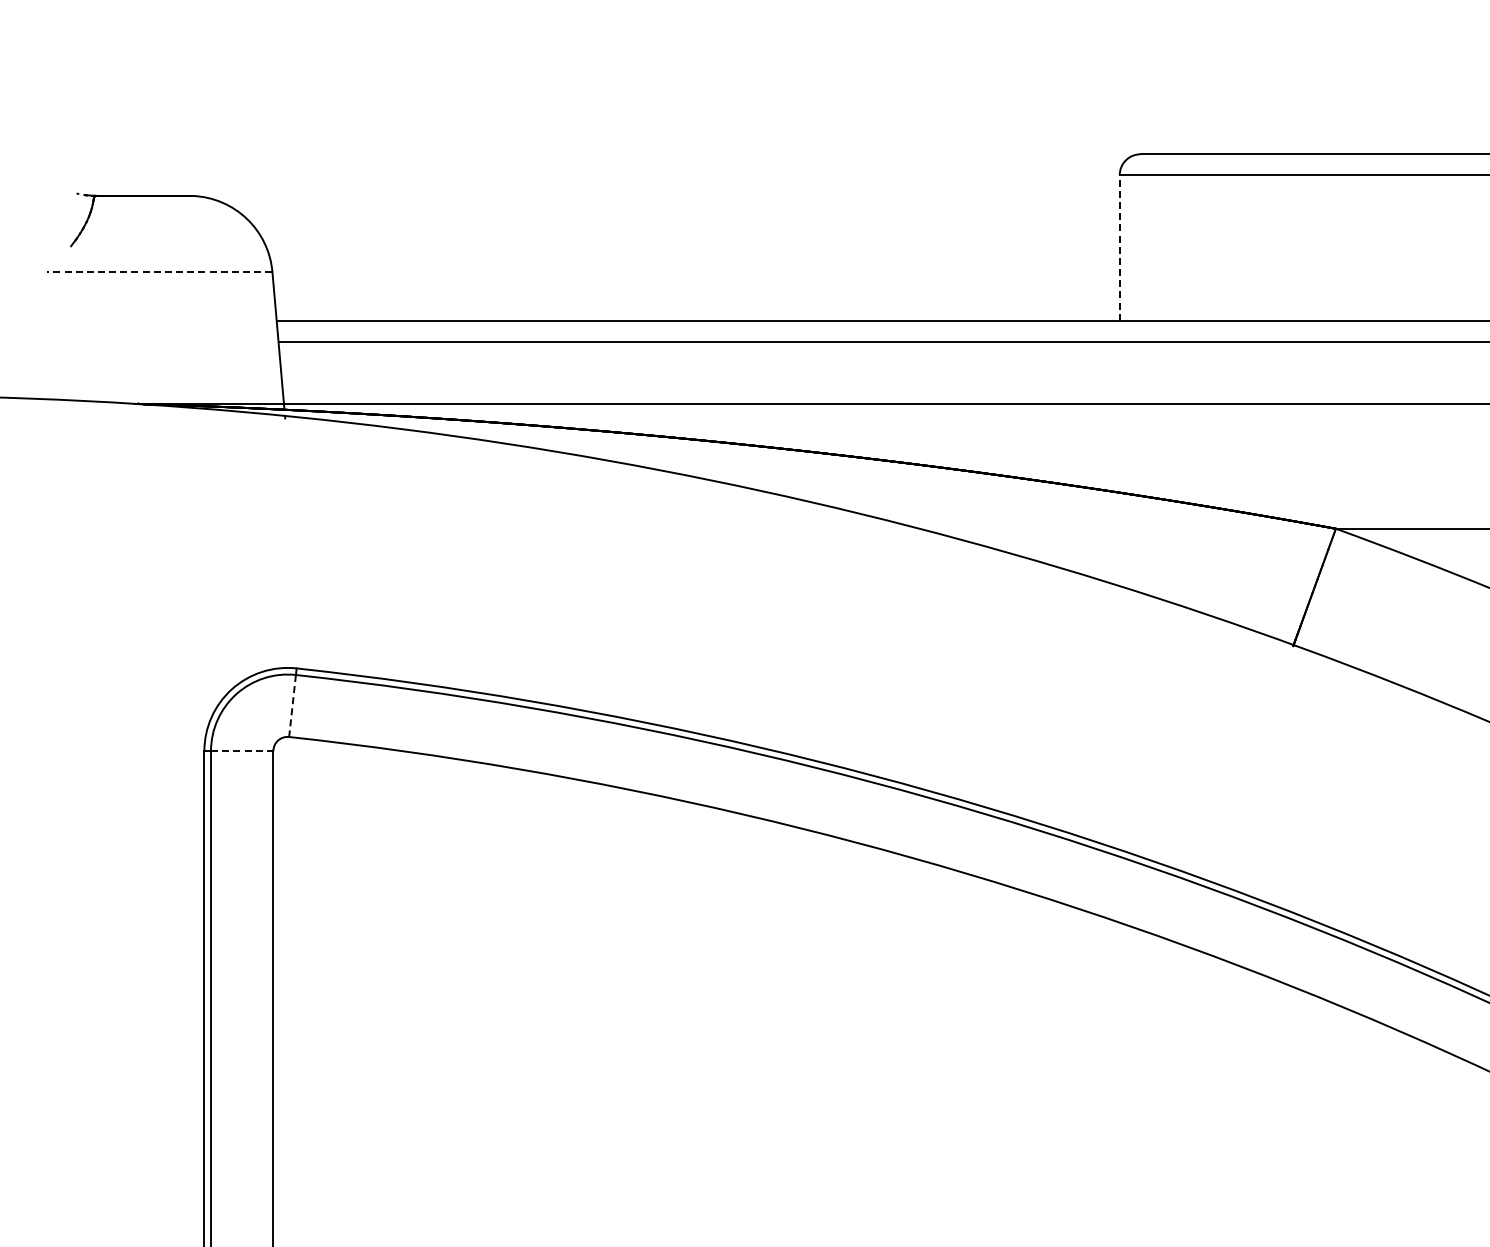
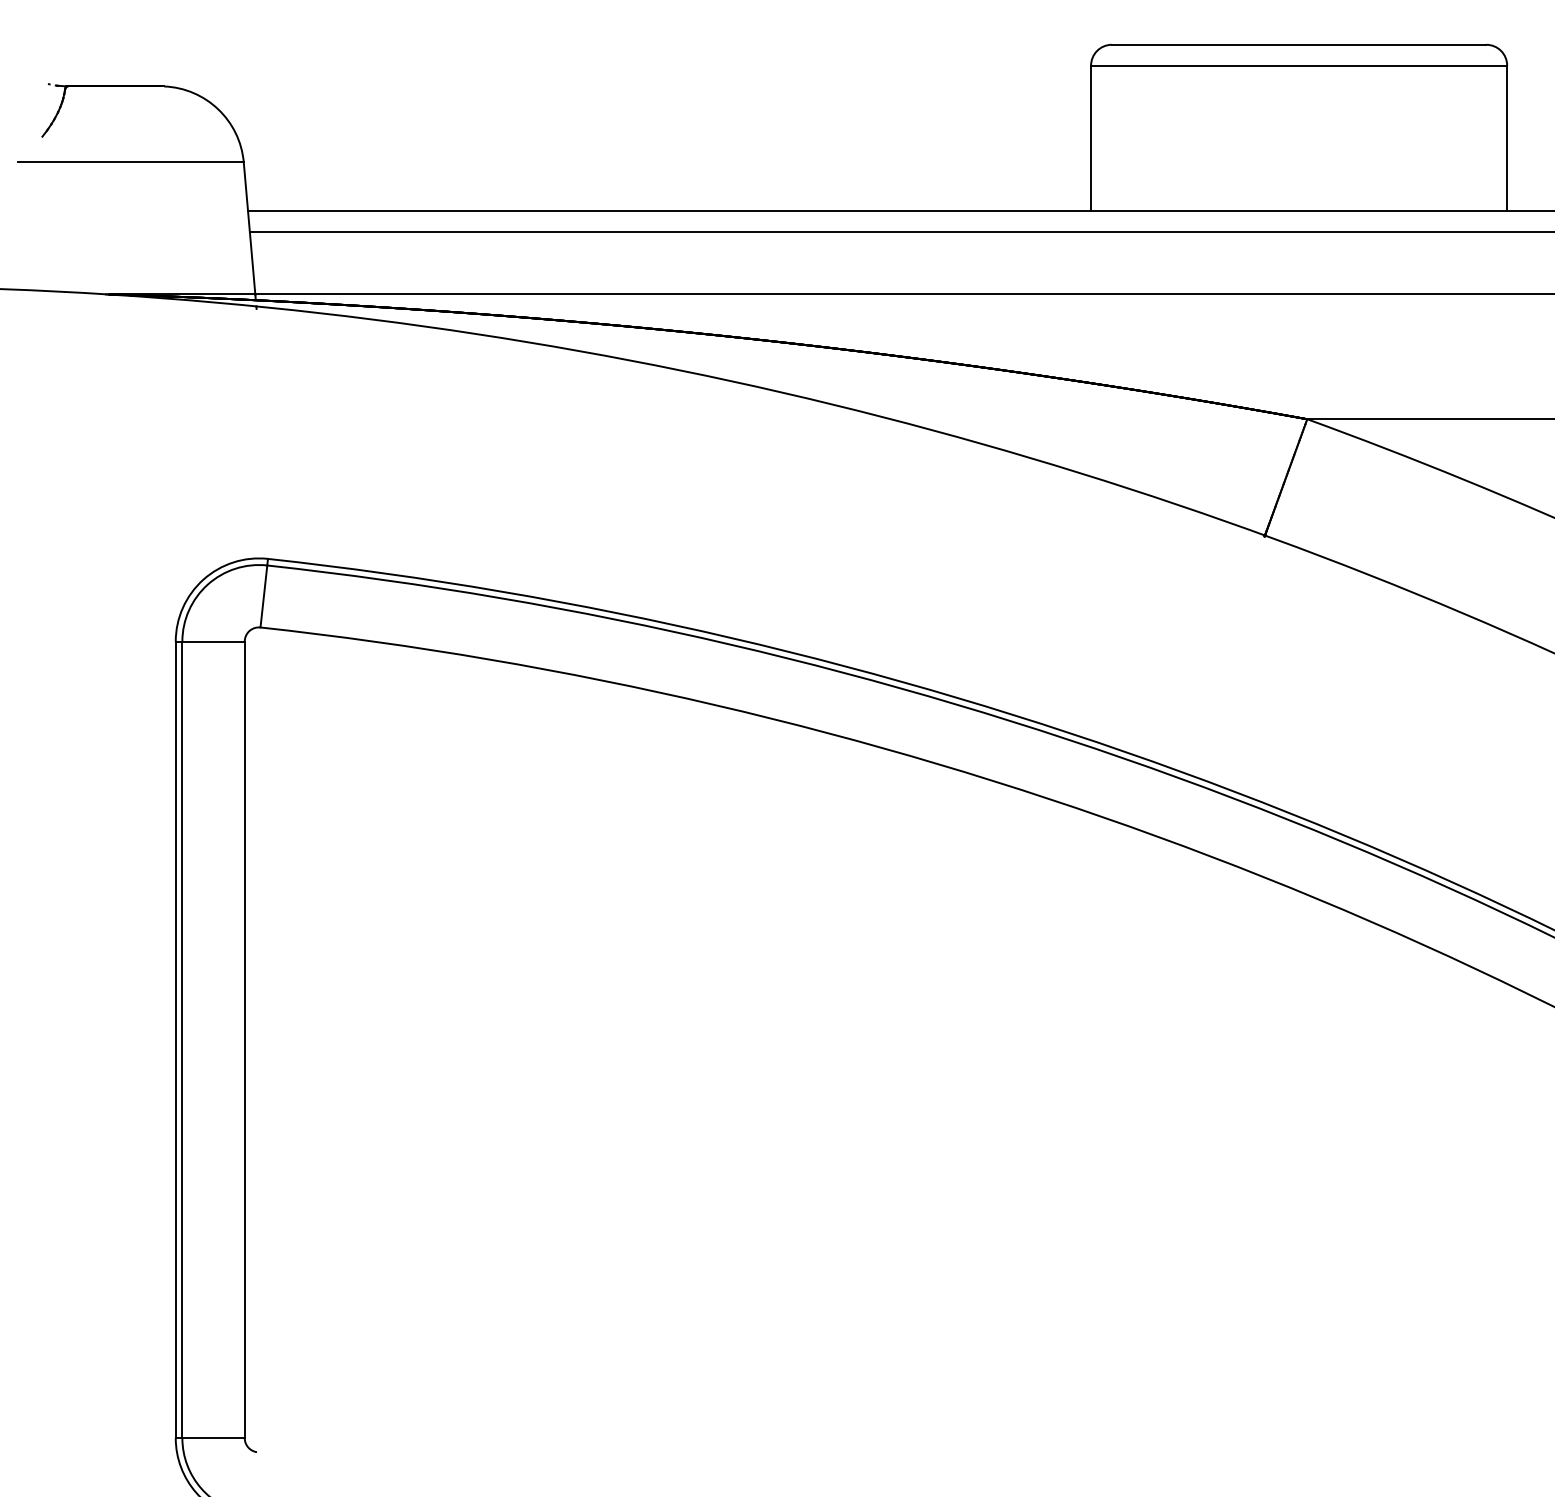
line: (1120, 248) -> (1091, 138), dashed -> solid
line: (159, 272) -> (130, 162), dashed -> solid
line: (292, 706) -> (263, 596), dashed -> solid
line: (243, 751) -> (214, 641), dashed -> solid

